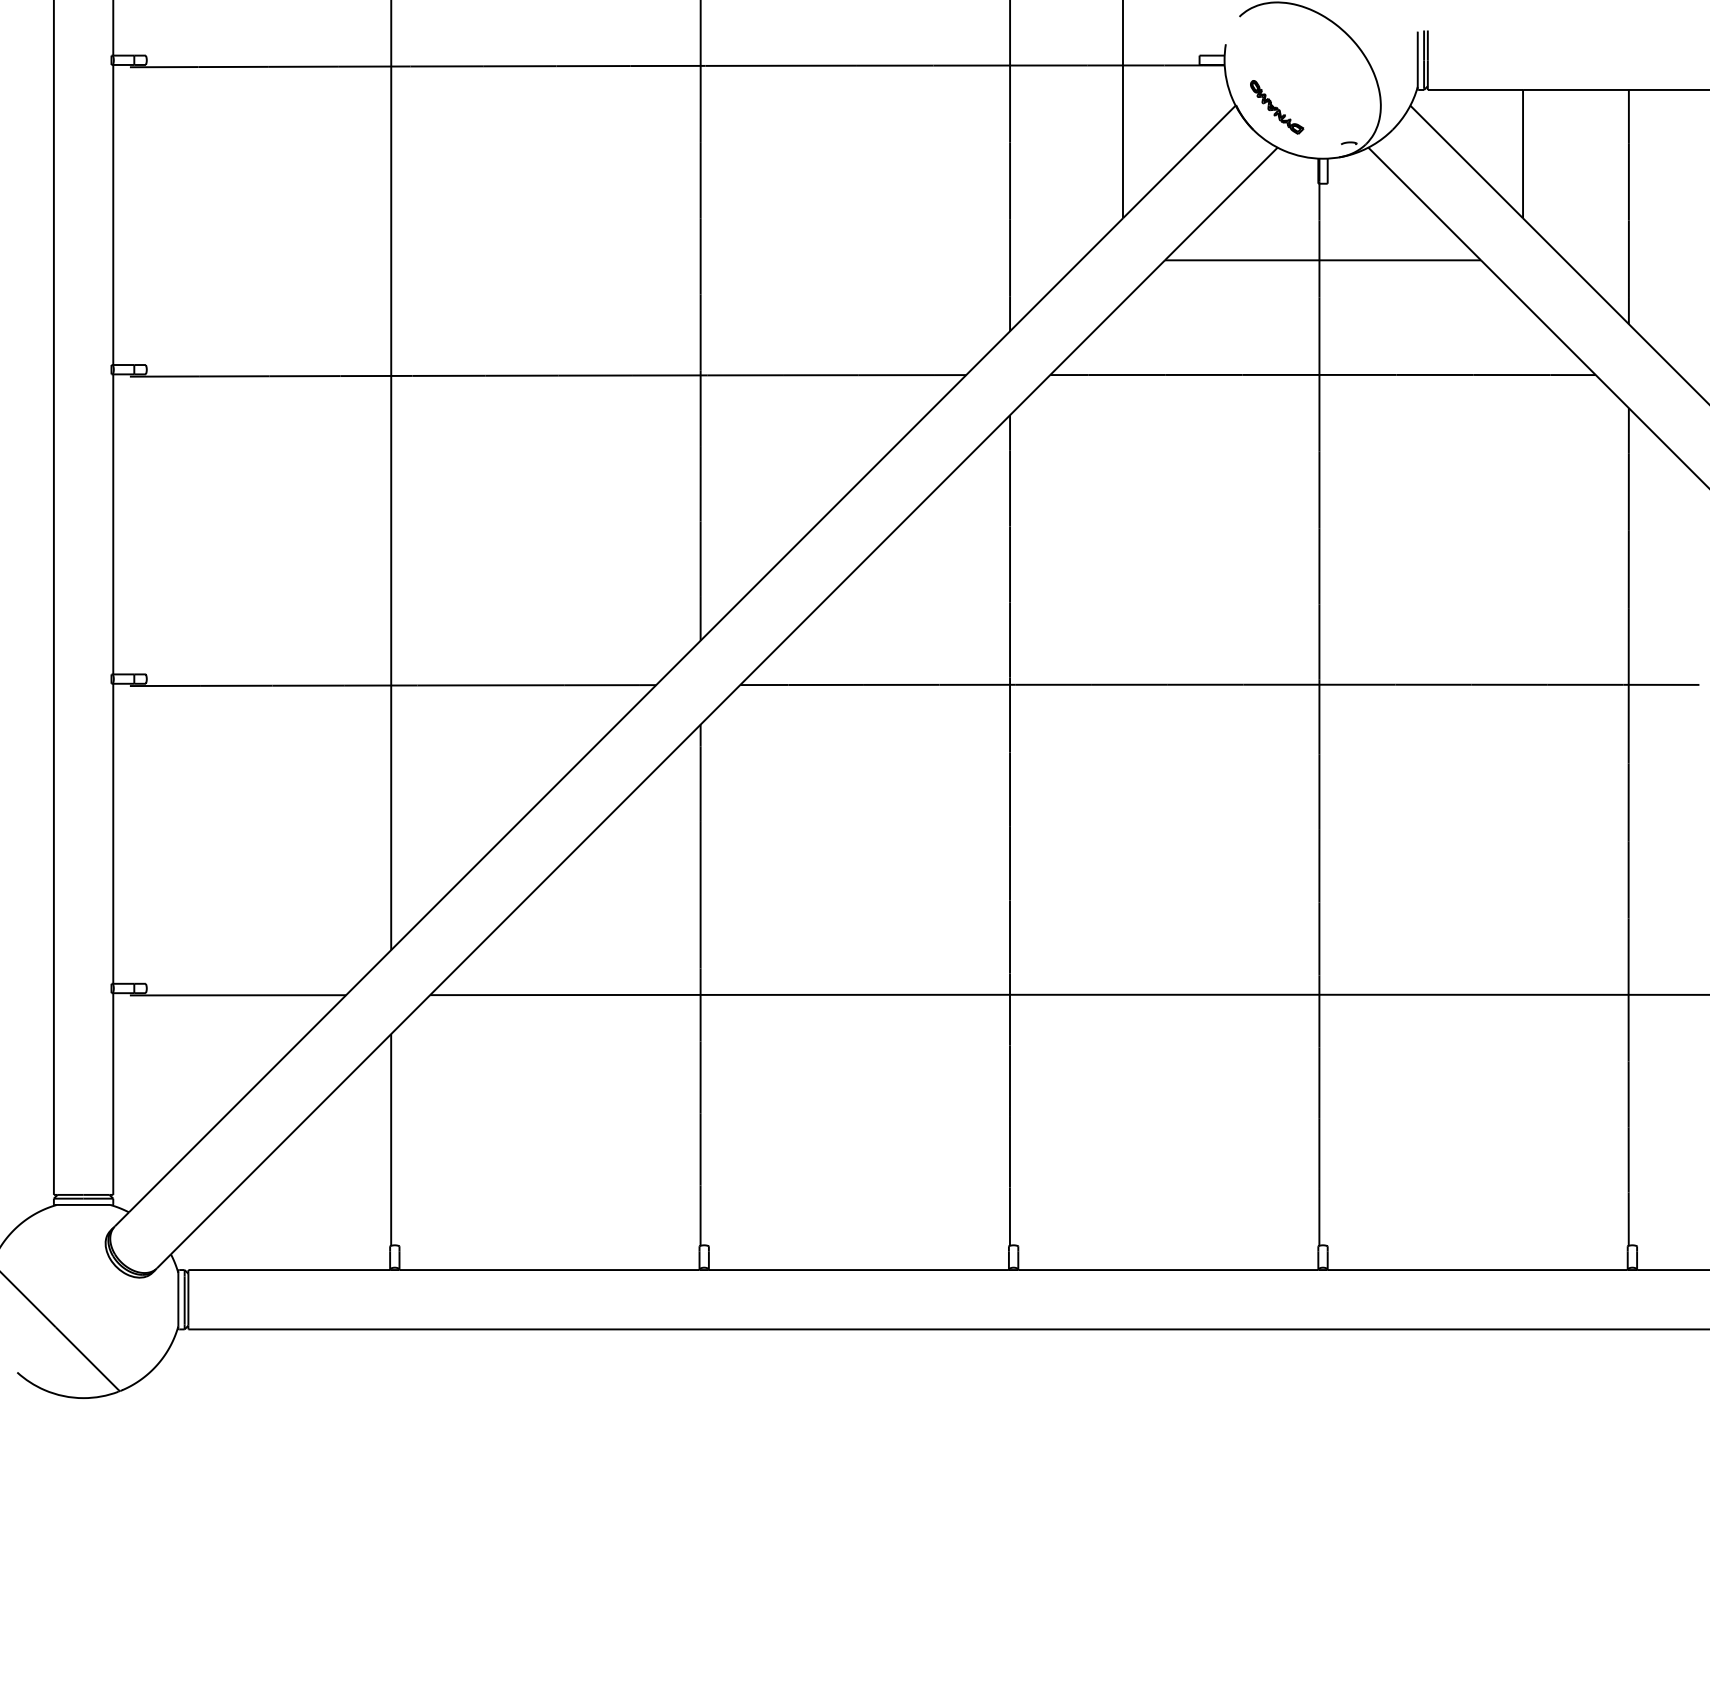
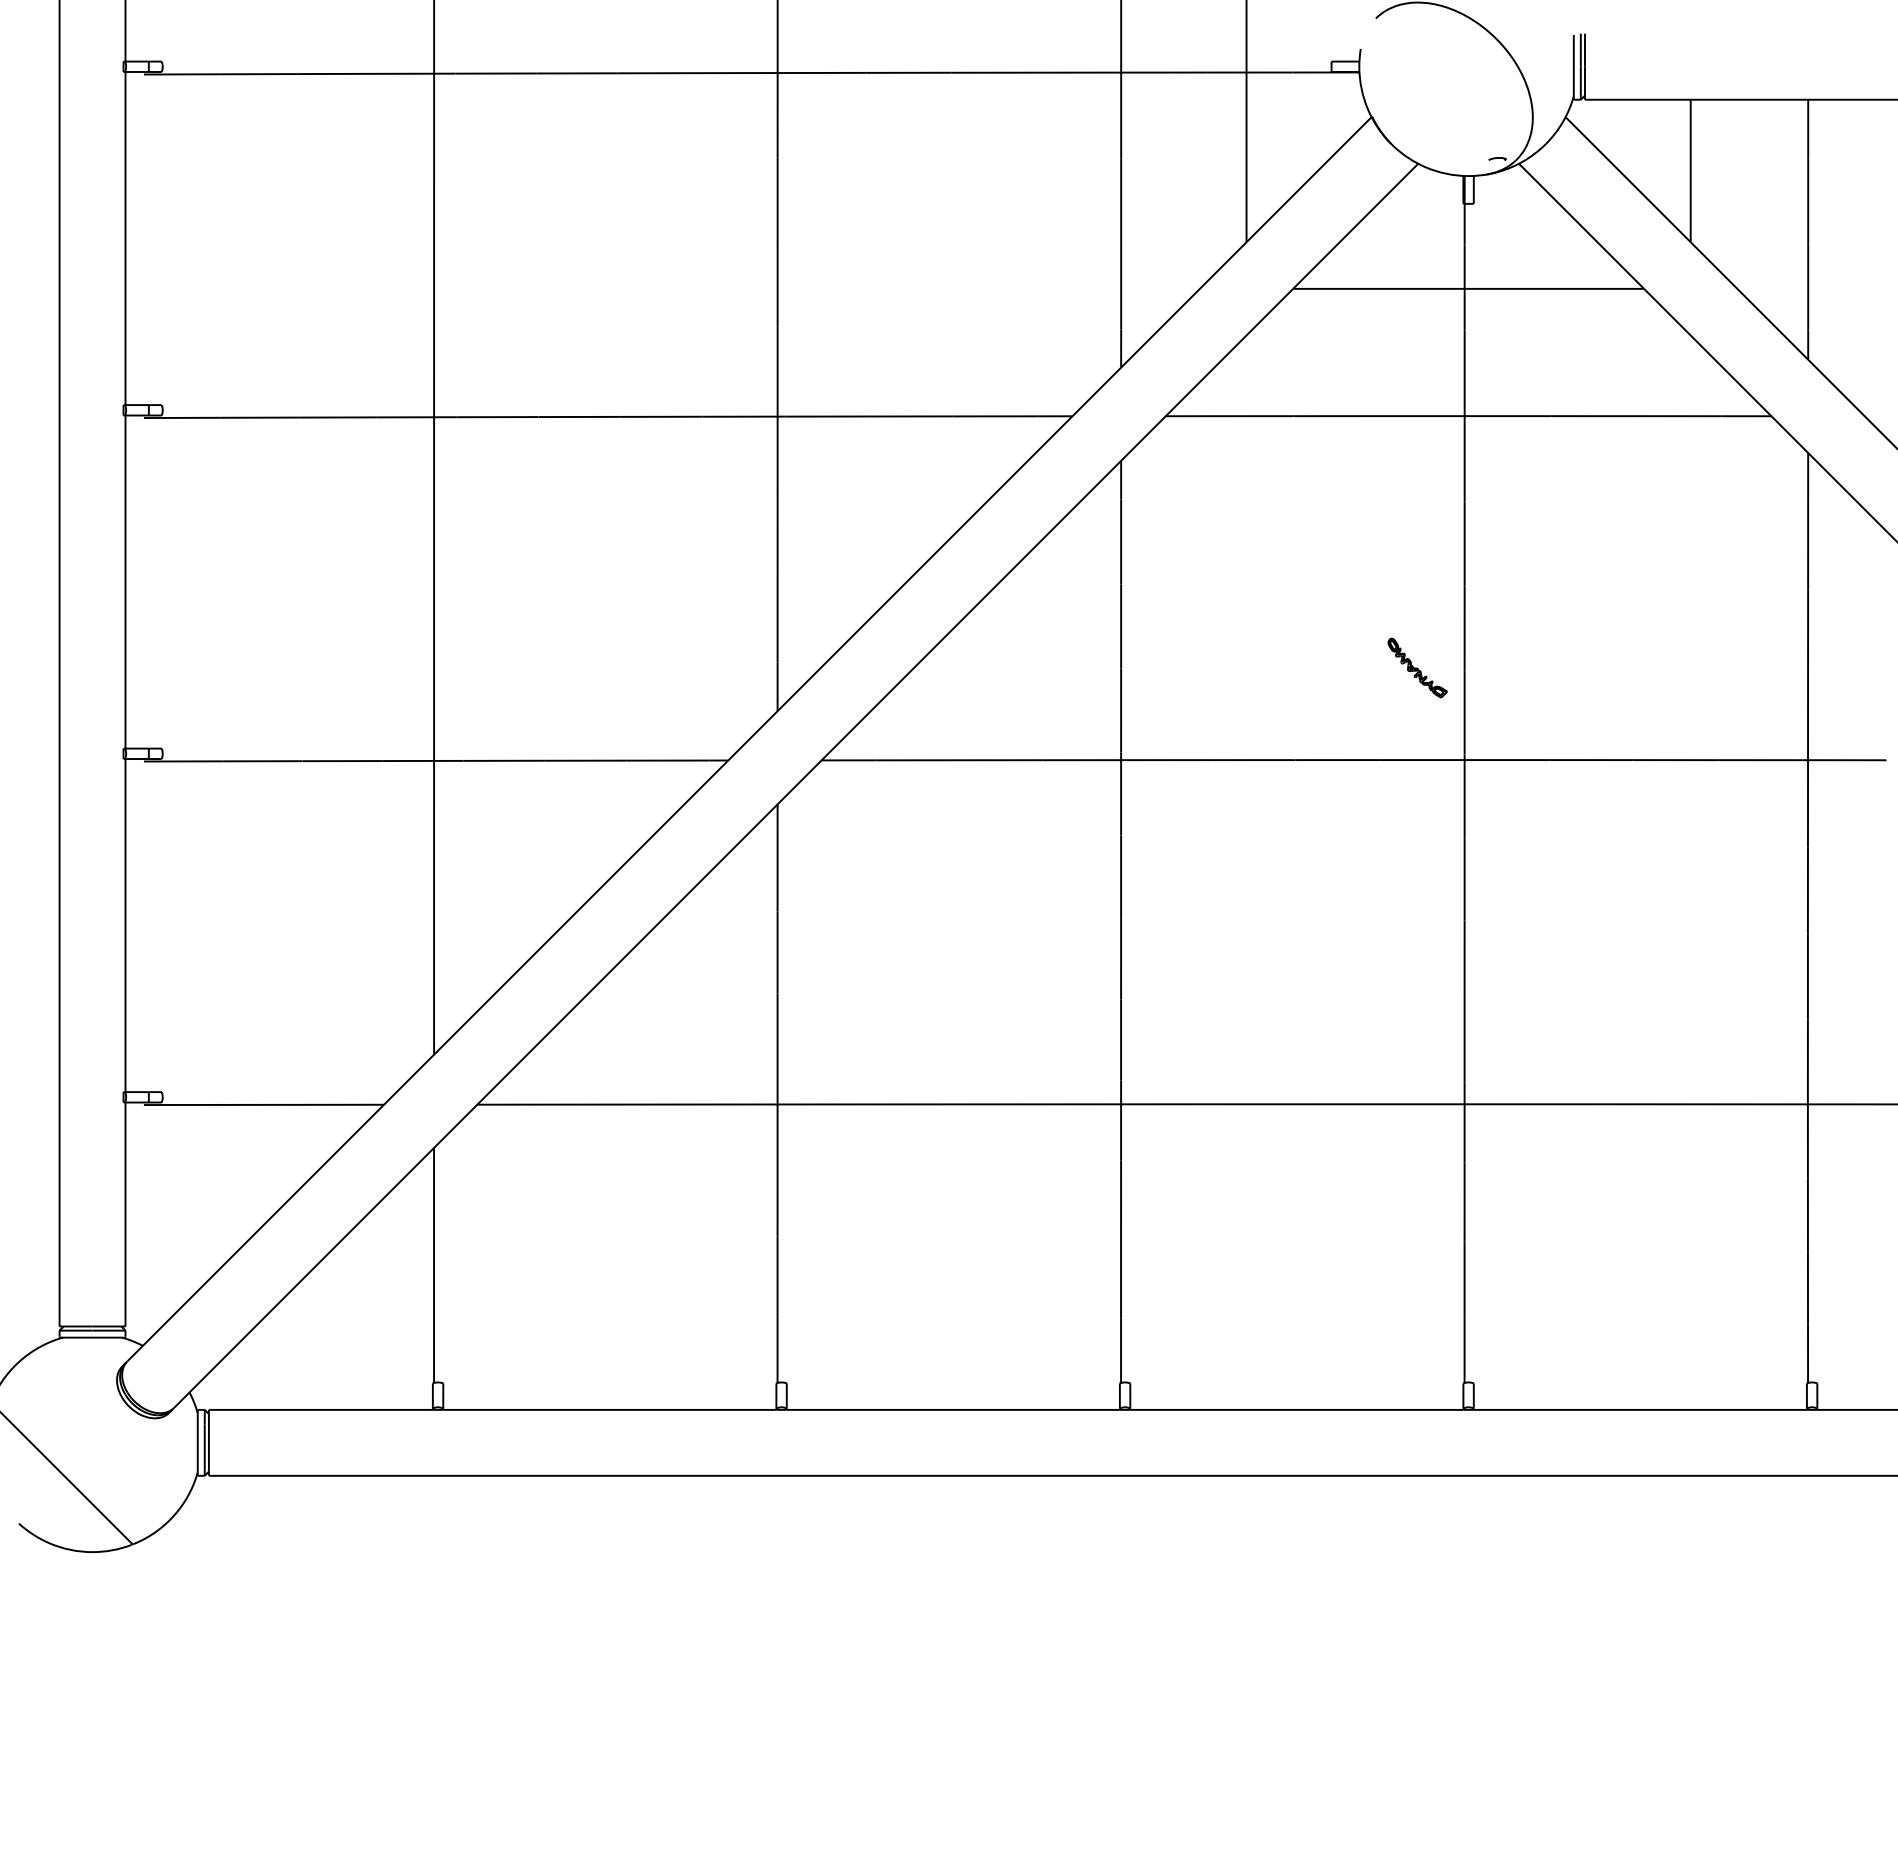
part: (1276, 106) -> (1417, 667), moved

